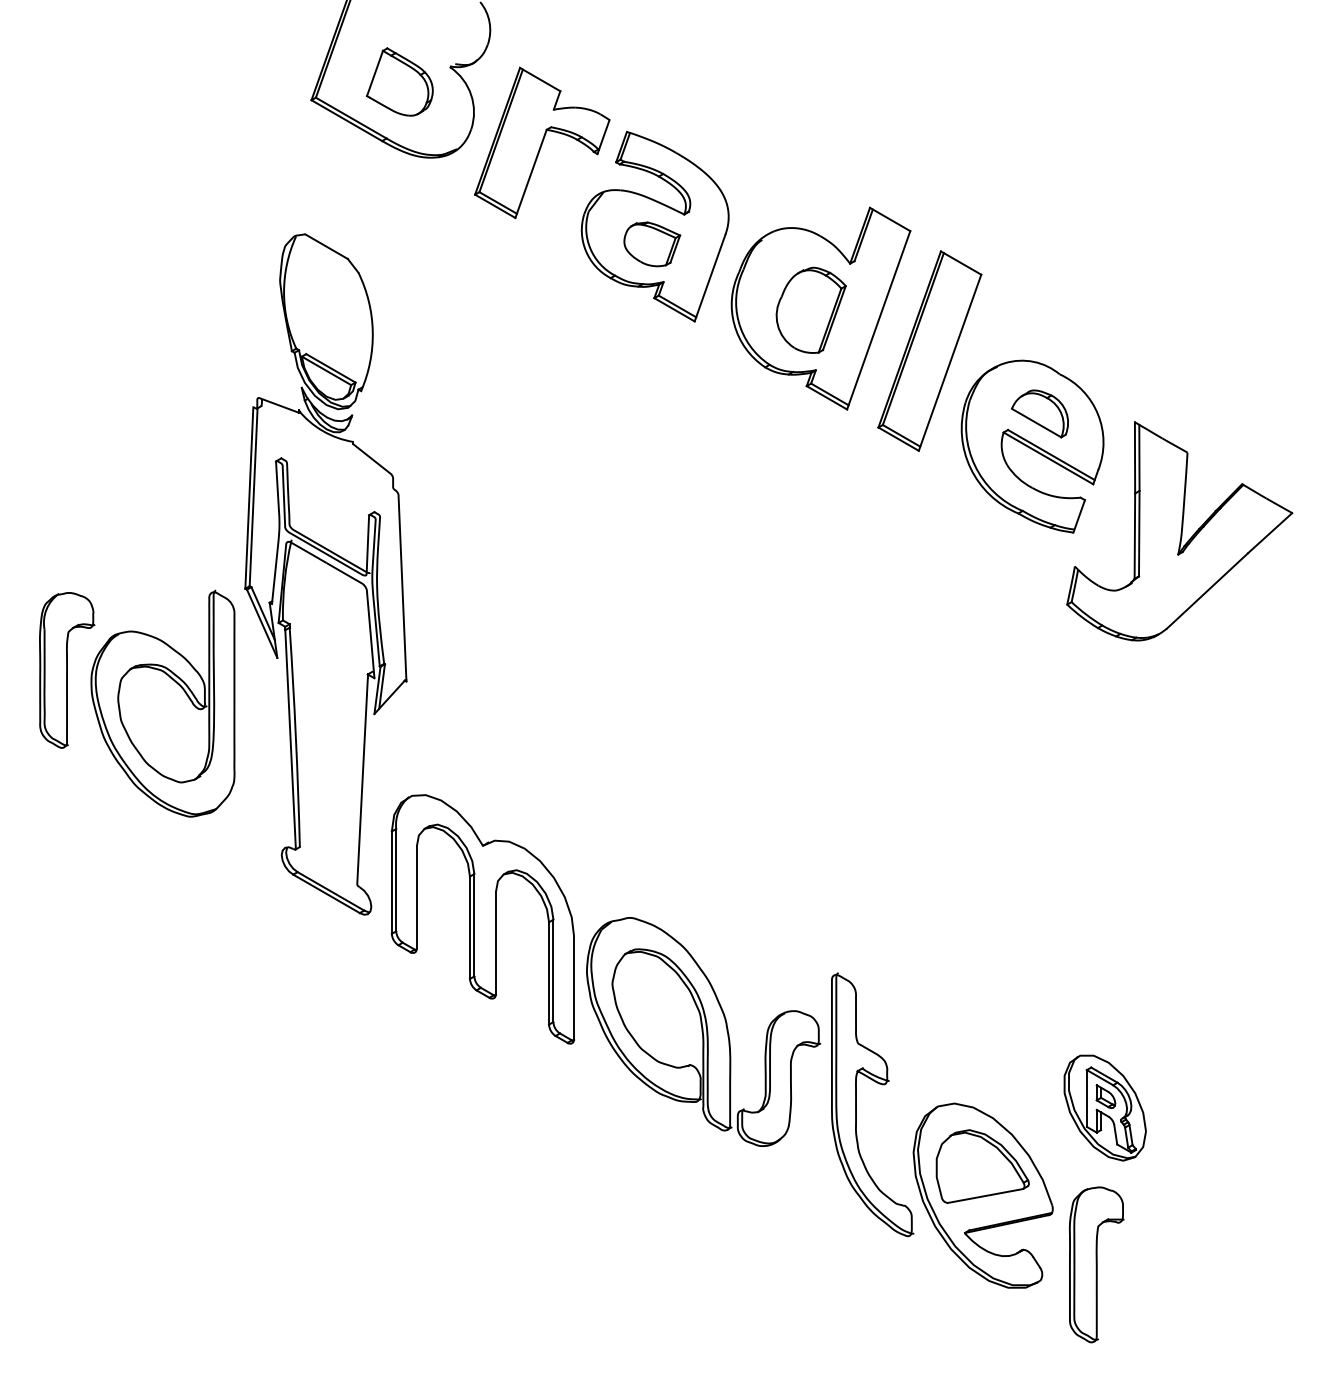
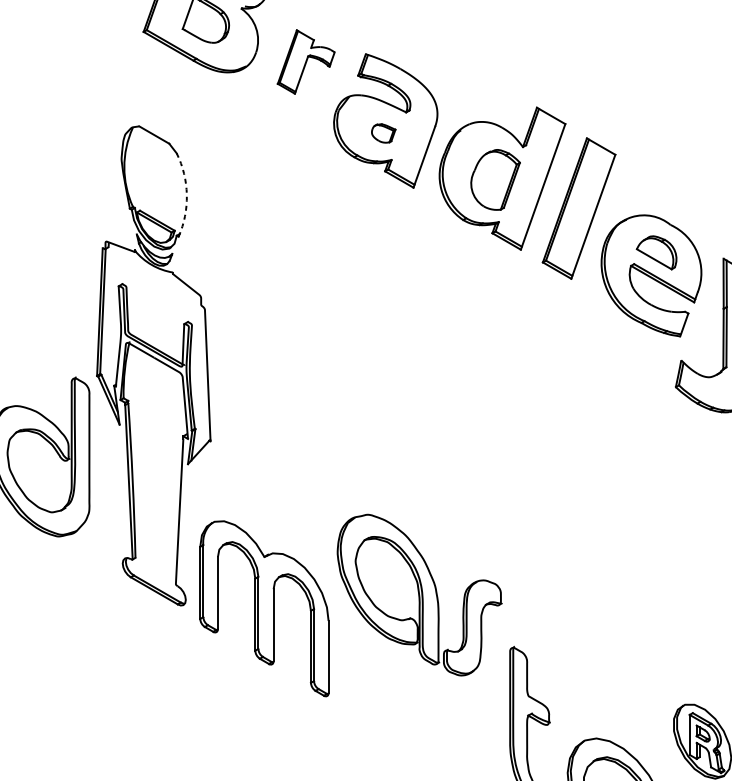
part: (542, 142) -> (306, 61), size x0.6
part: (652, 244) -> (383, 133), size x0.6
arc: (372, 331) -> (186, 194), solid -> dashed
part: (703, 1031) -> (419, 594), moved

